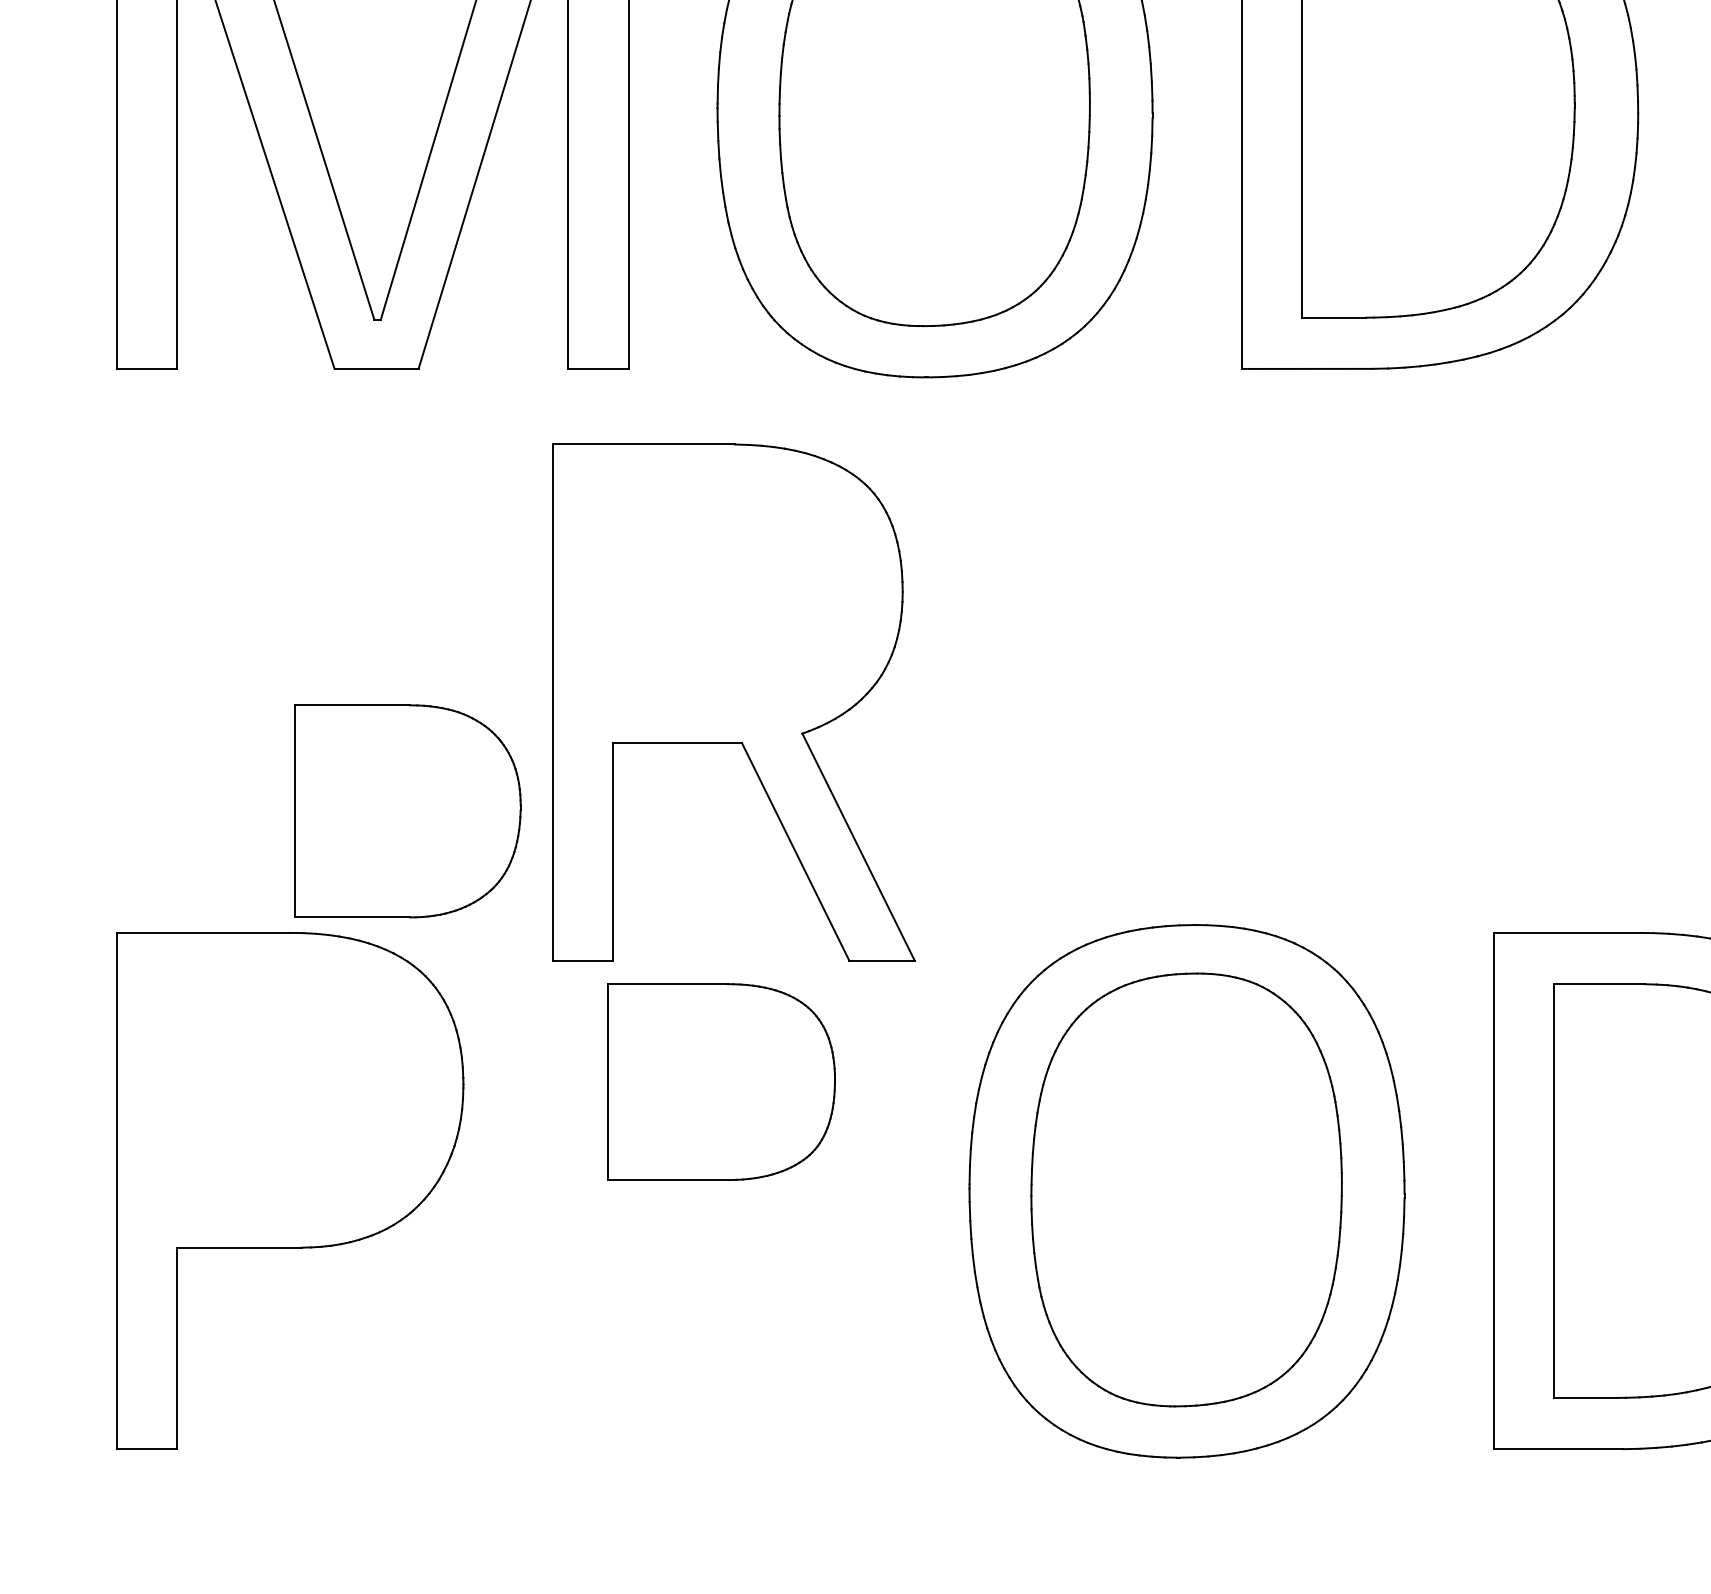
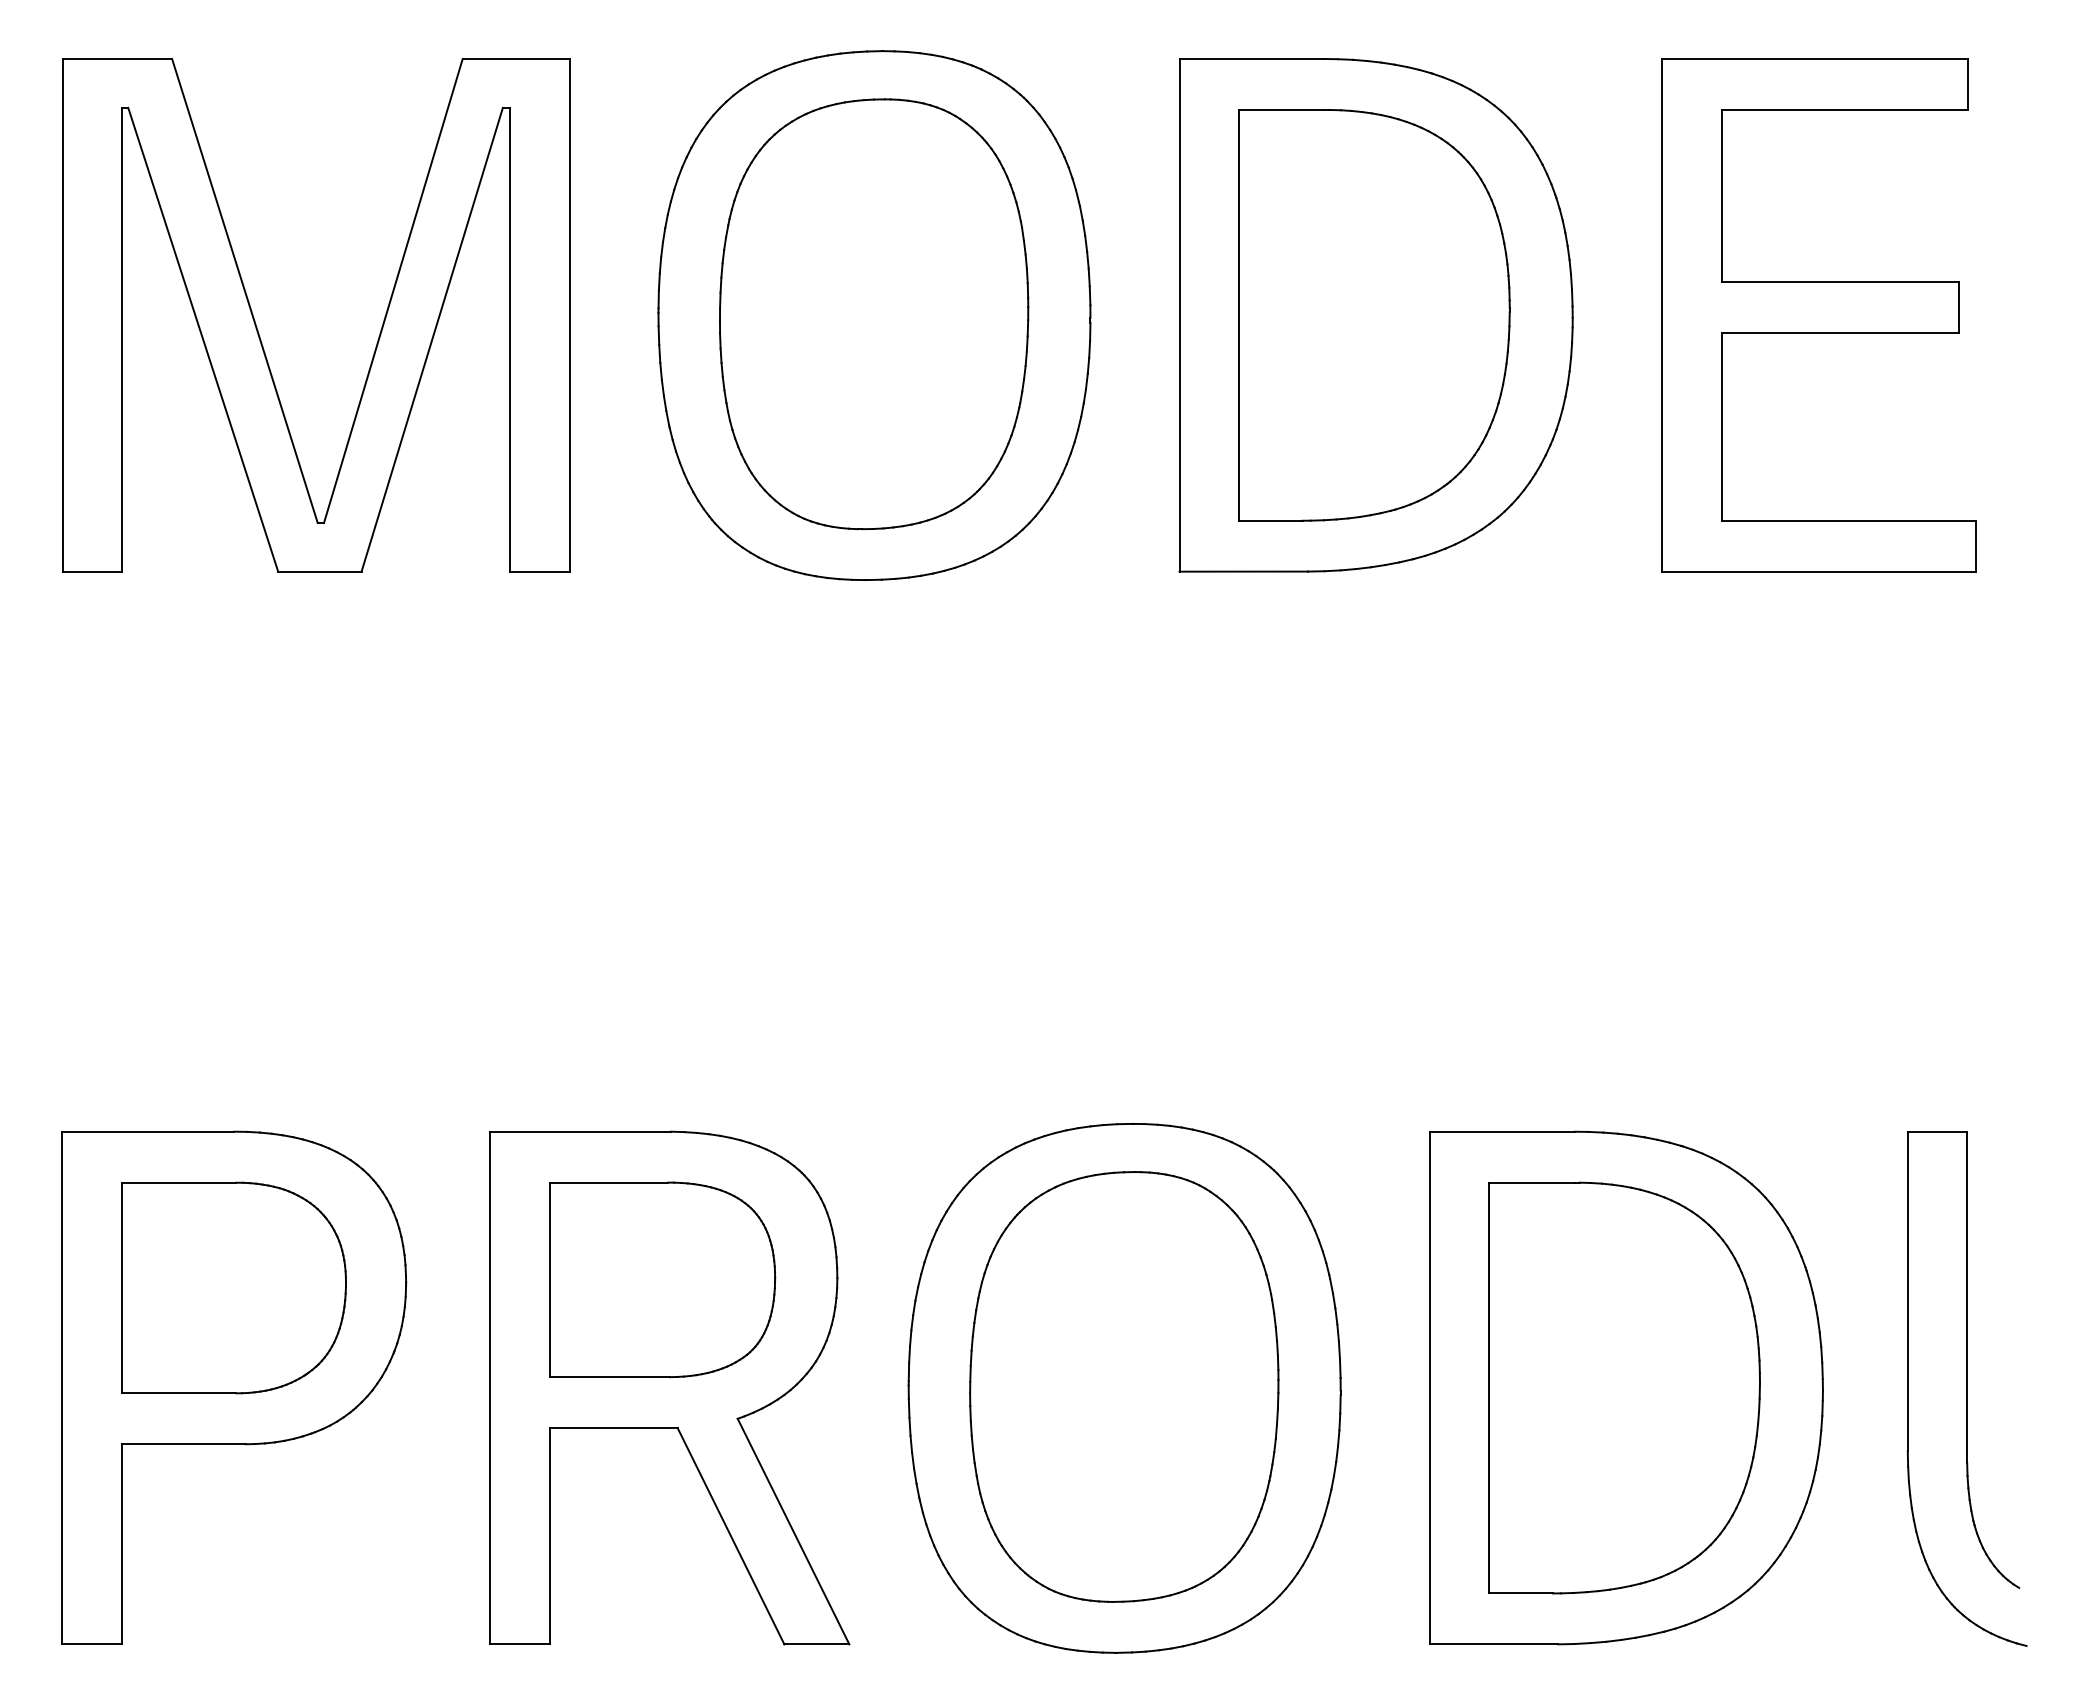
part: (733, 702) -> (669, 1387), moved
part: (407, 810) -> (233, 1287), moved

